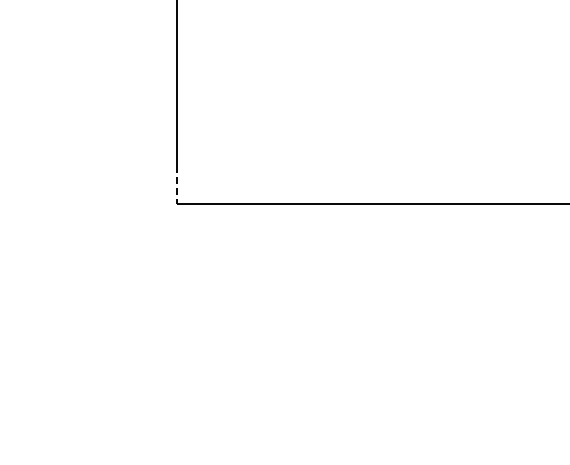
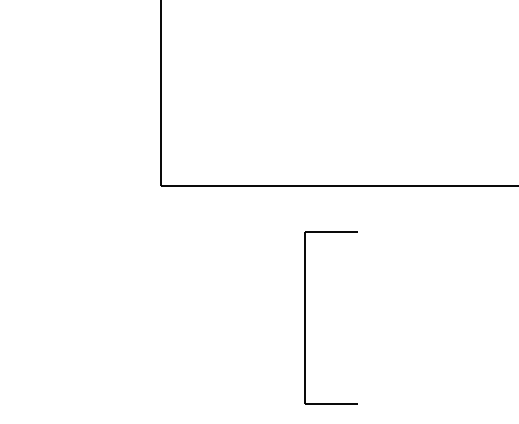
line: (177, 185) -> (161, 169), dashed -> solid
part: (335, 348) -> (305, 317), added

